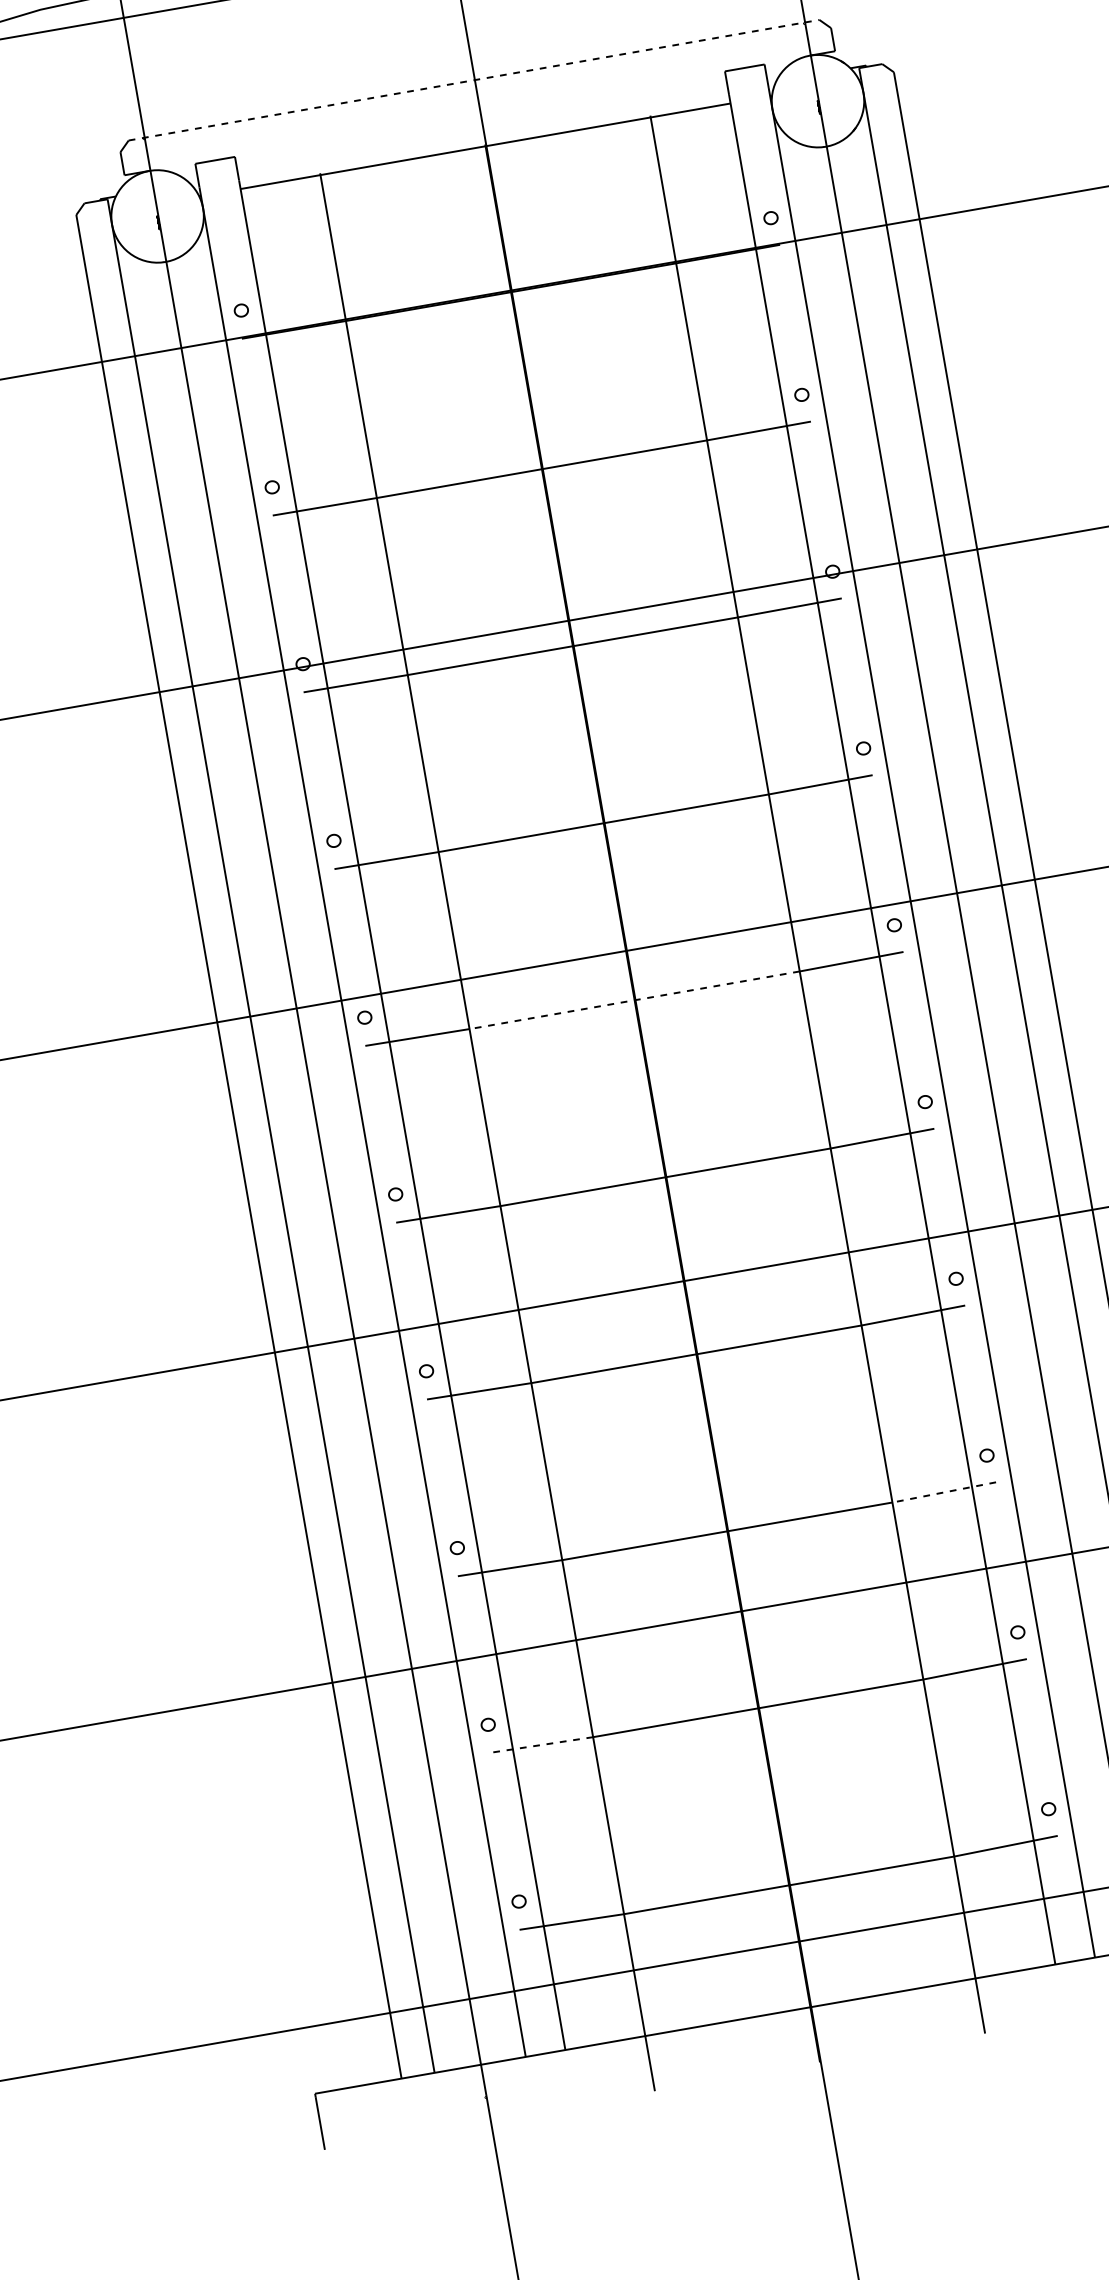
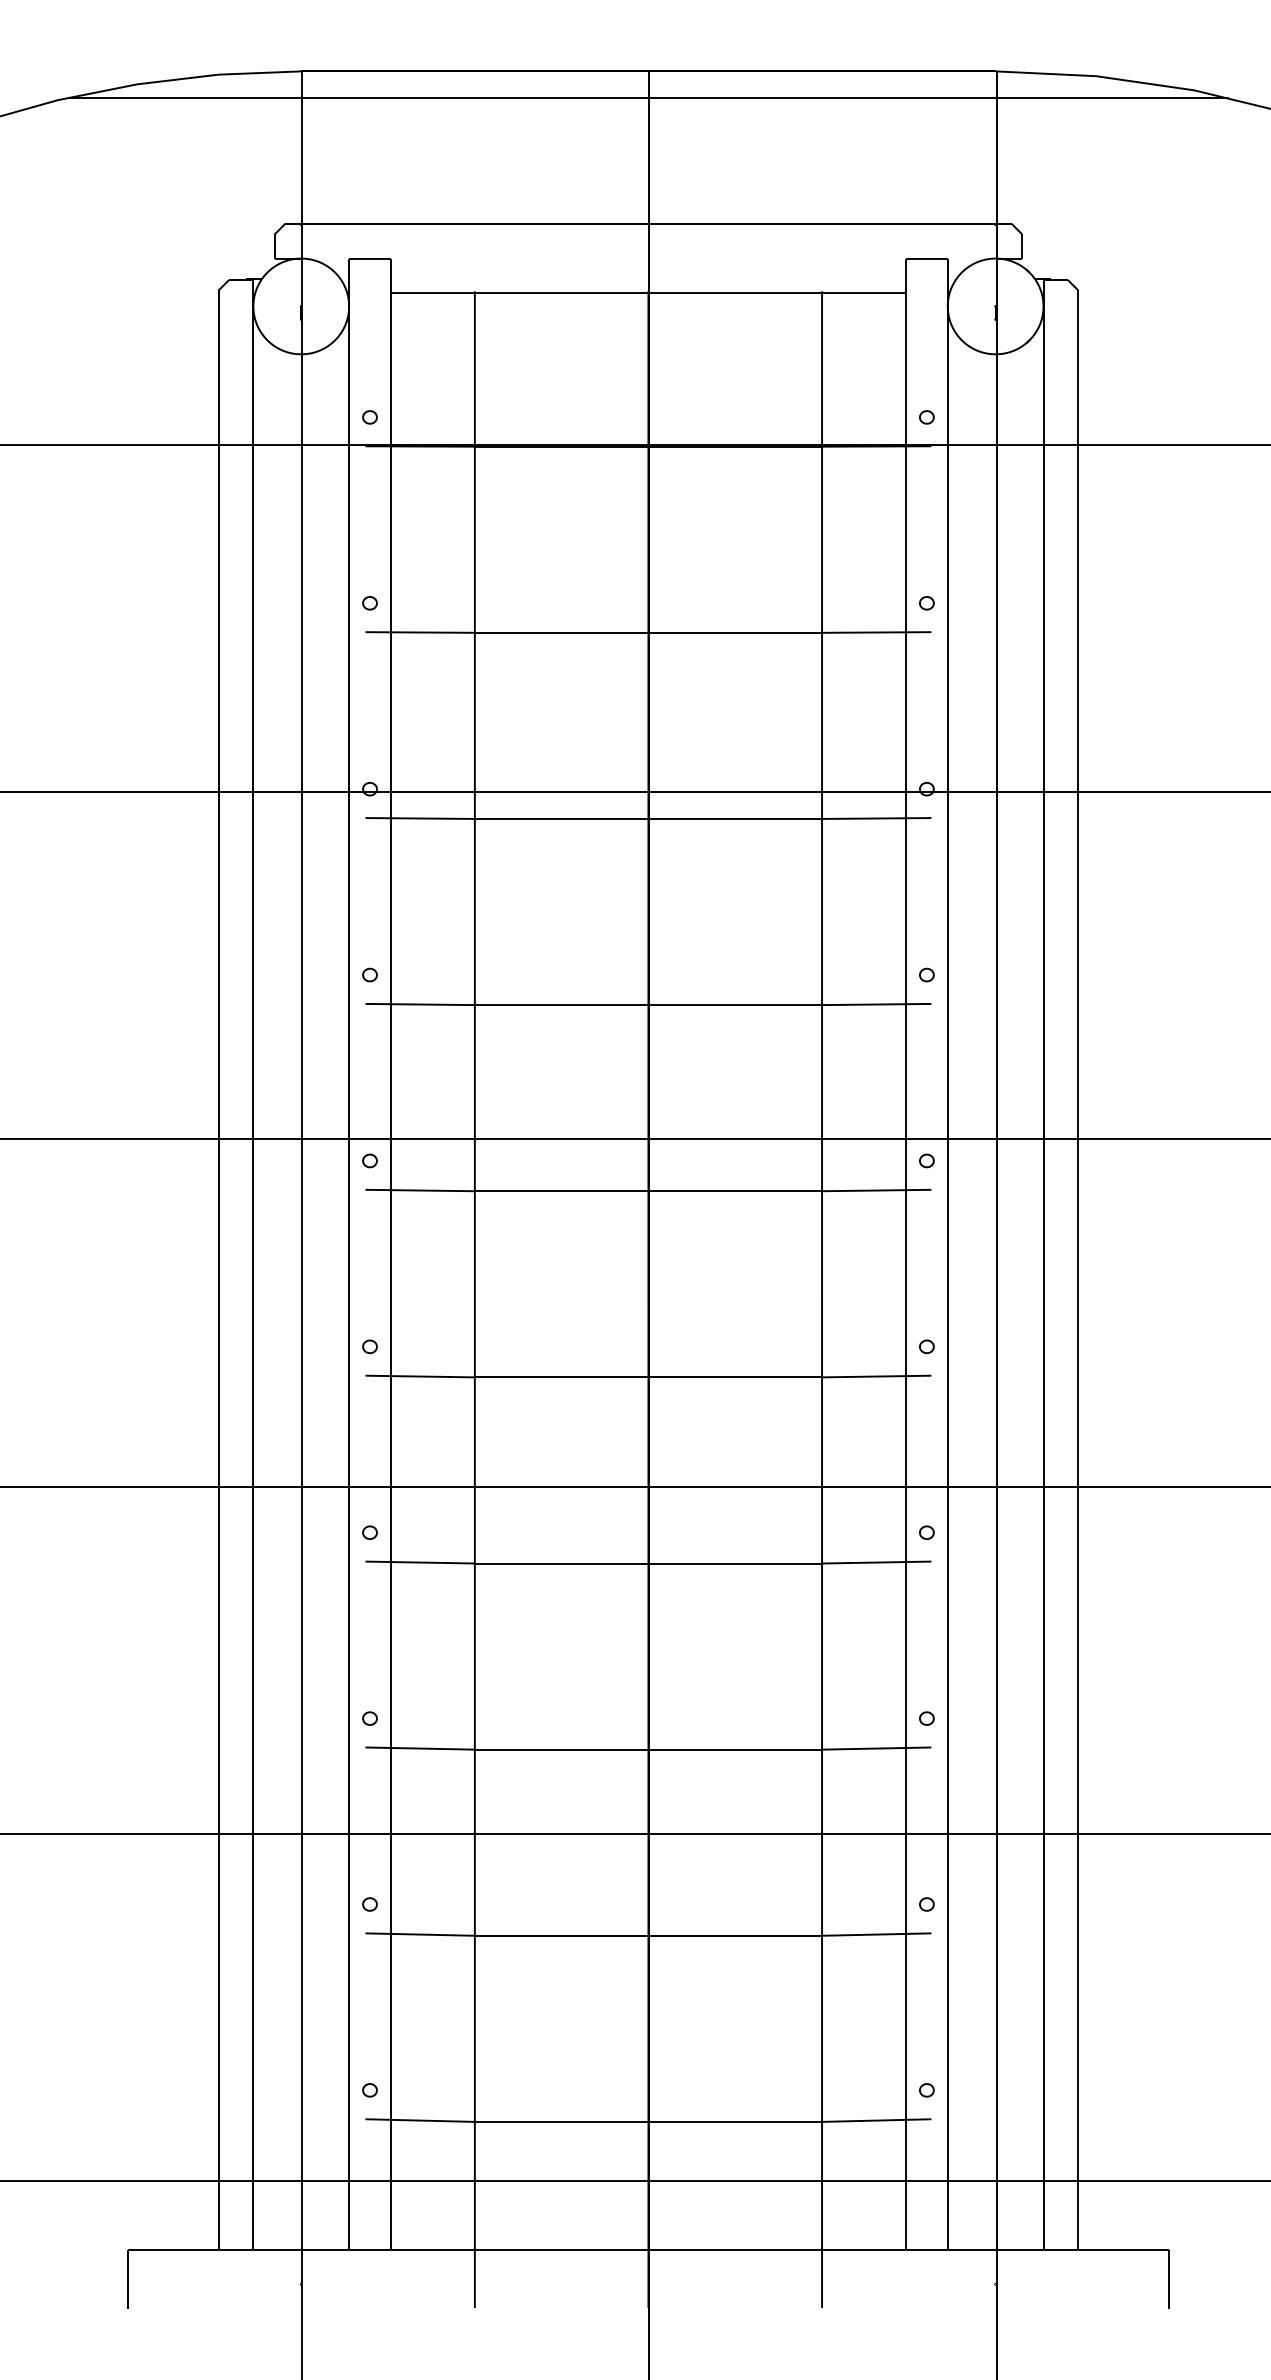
line: (474, 79) -> (648, 223), dashed -> solid
line: (634, 1000) -> (648, 1191), dashed -> solid
line: (944, 1492) -> (876, 1748), dashed -> solid
line: (541, 1744) -> (420, 1934), dashed -> solid

